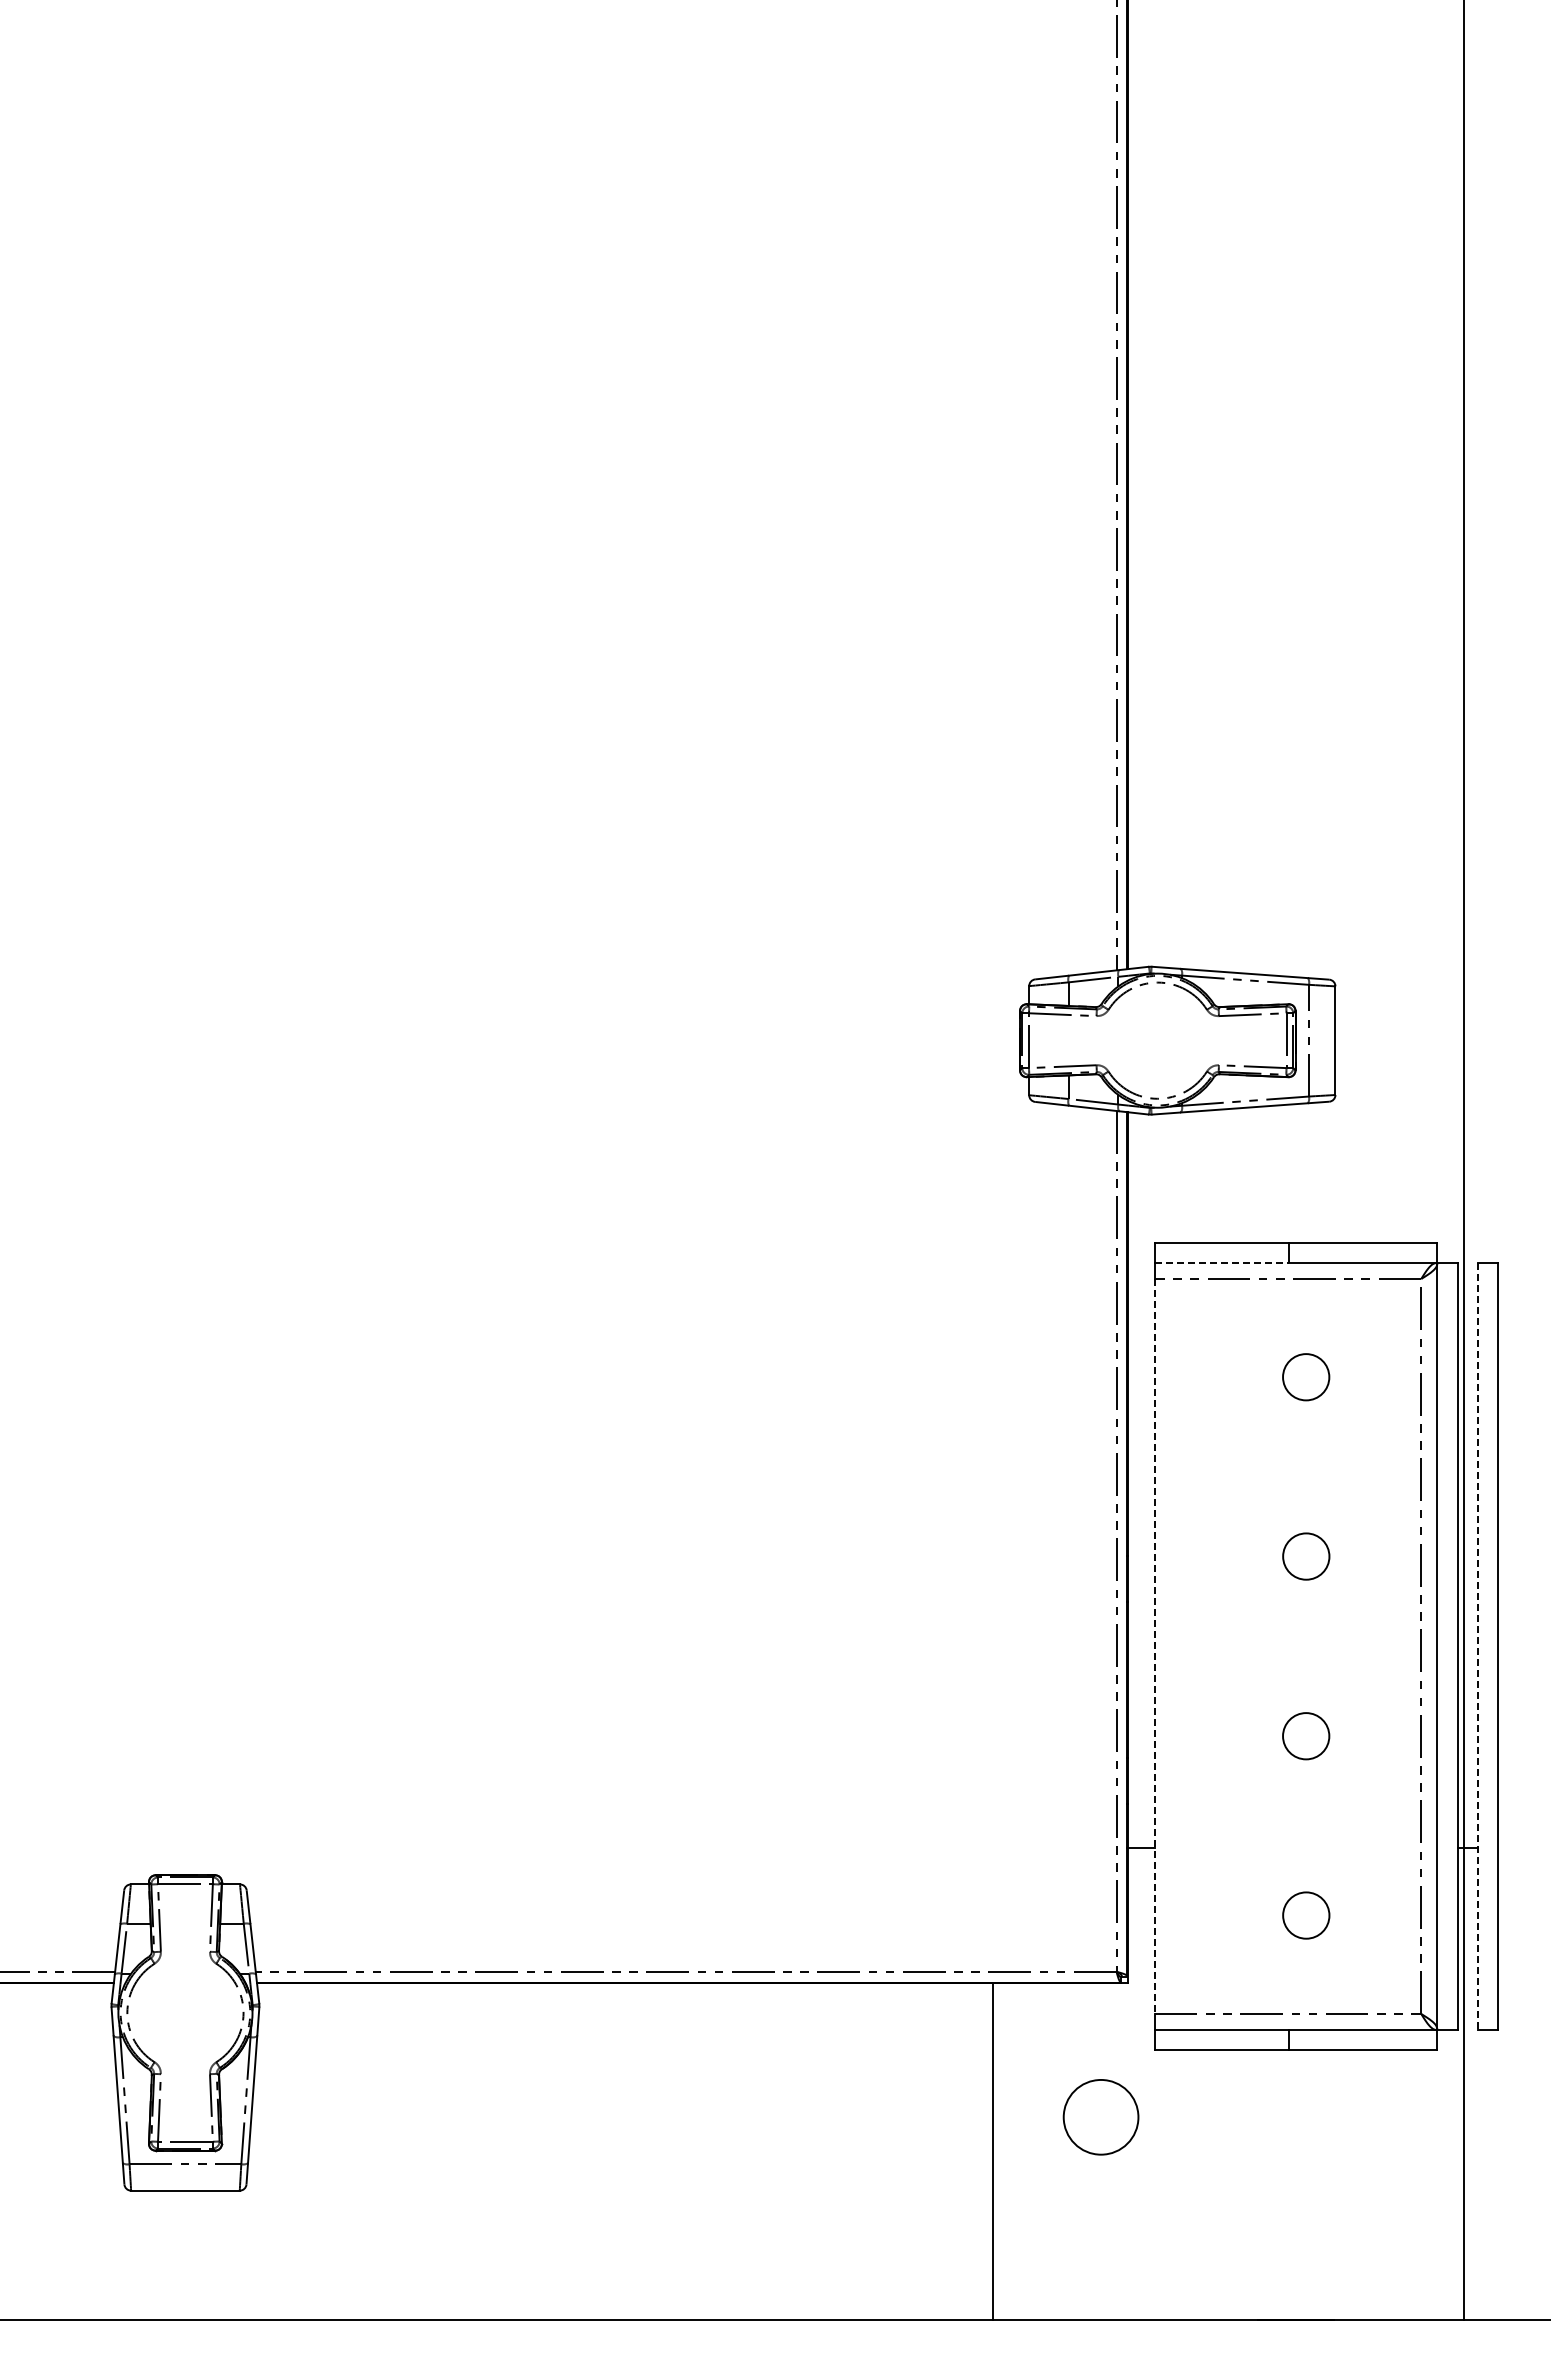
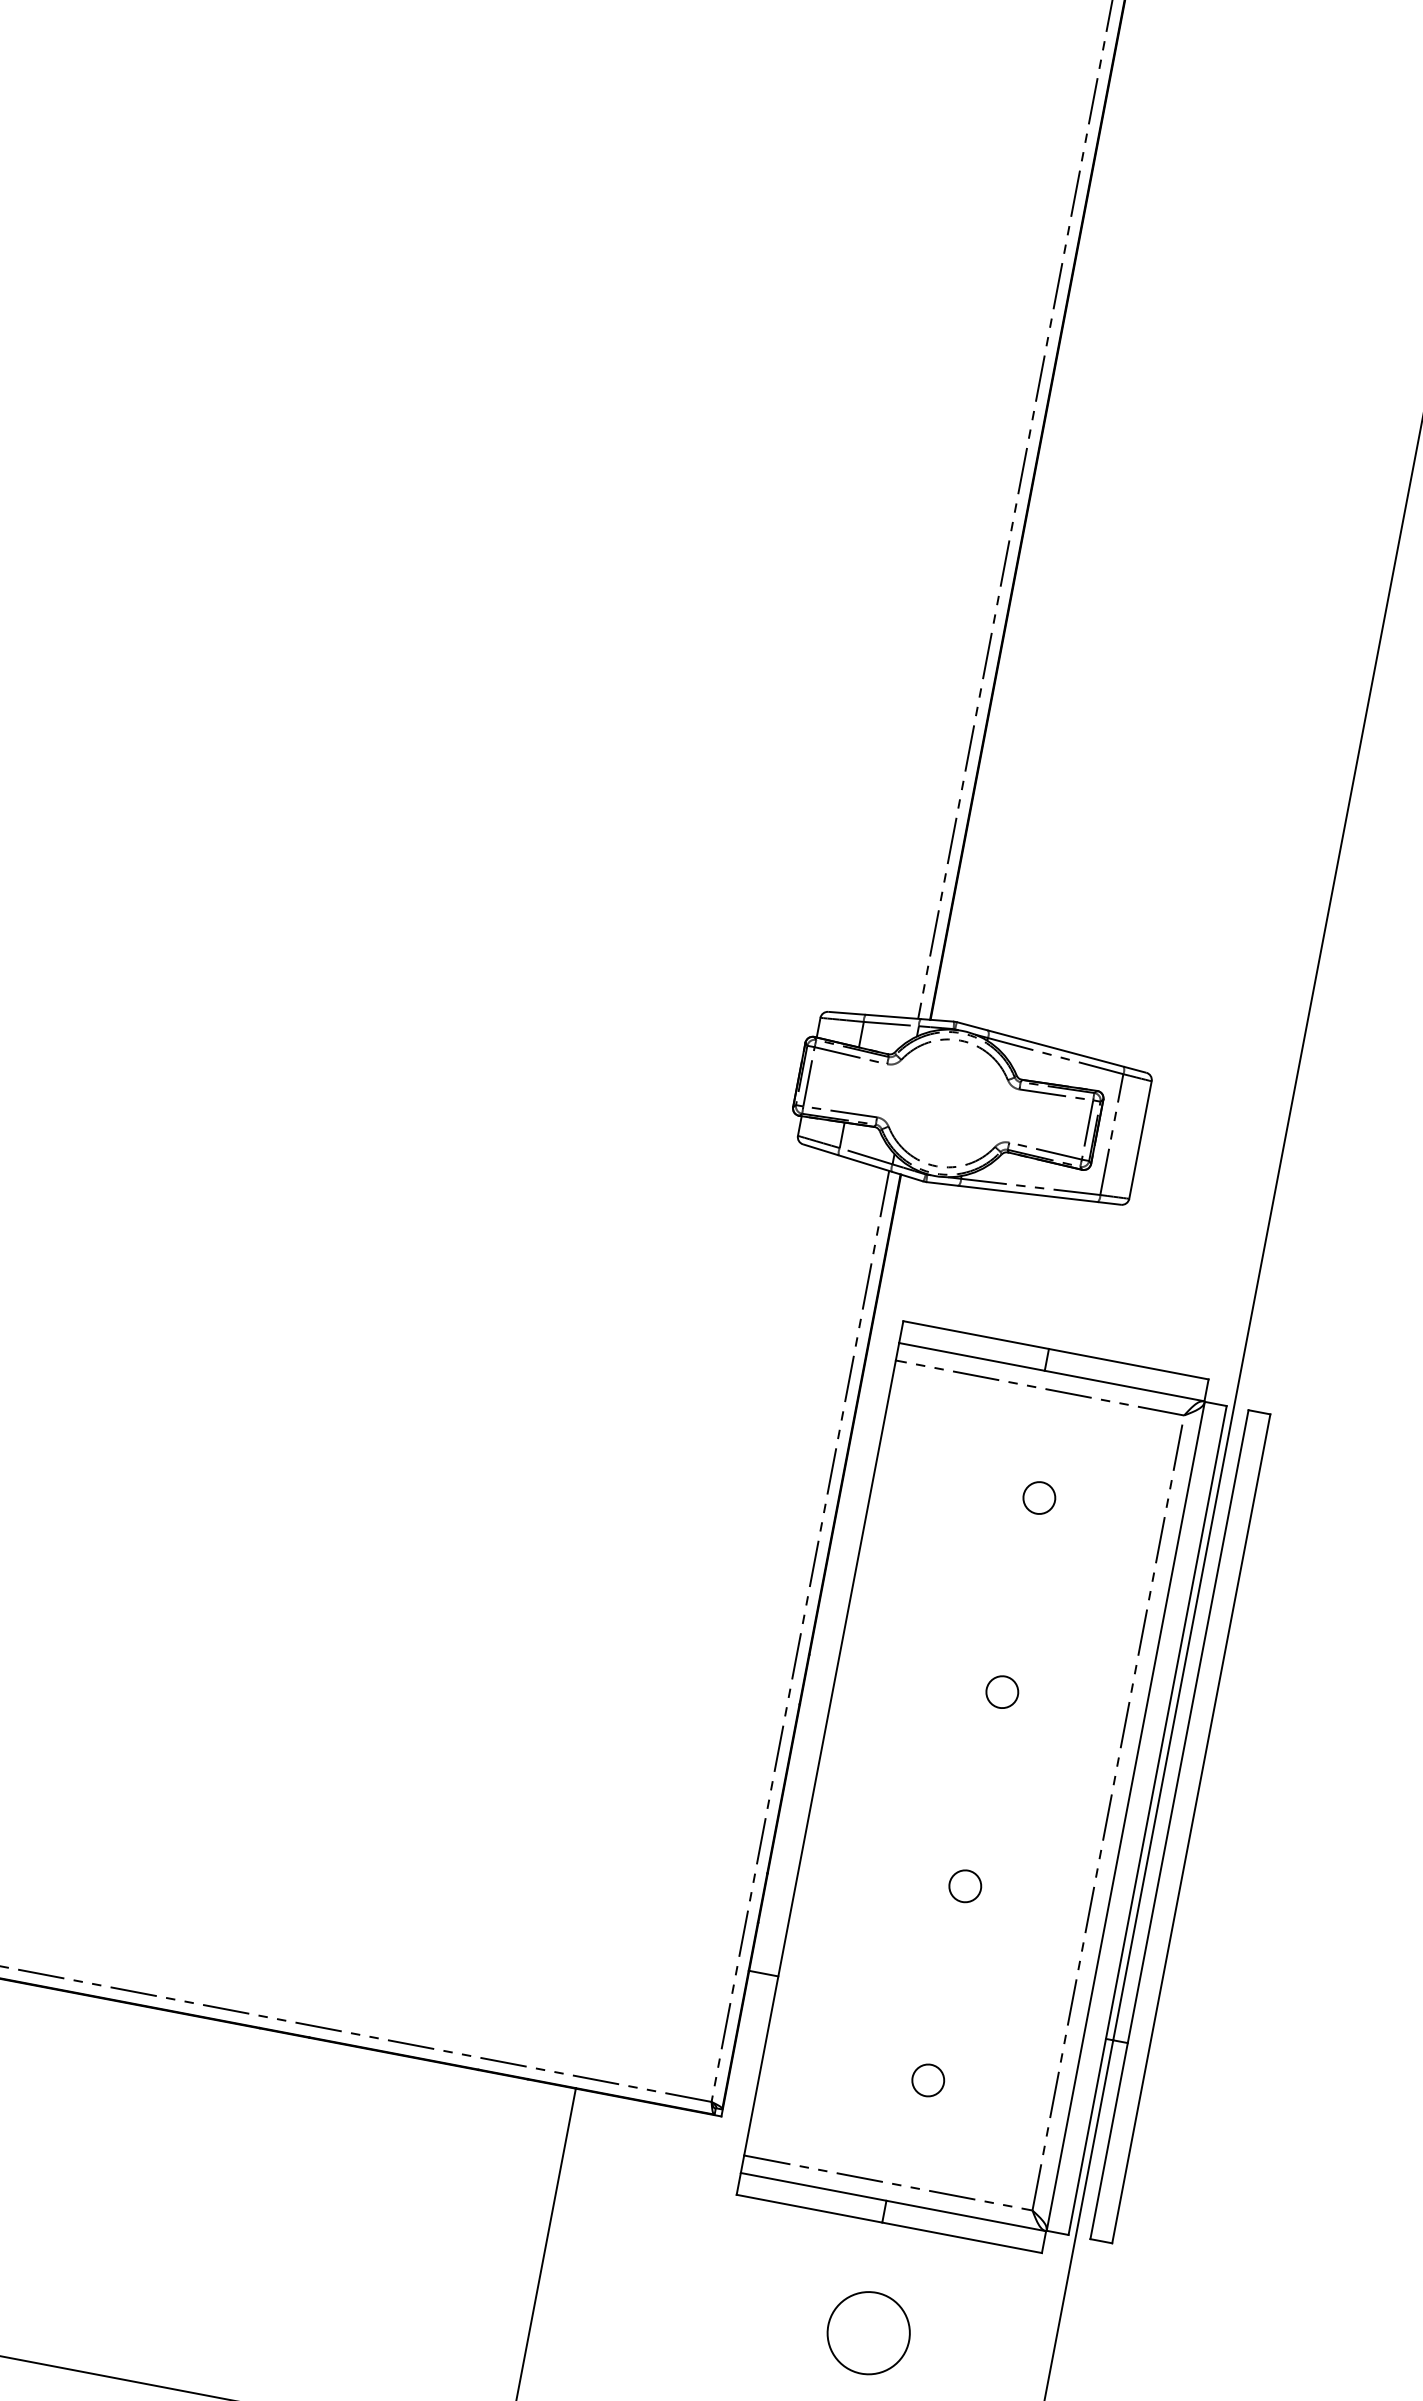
line: (1222, 1262) -> (972, 1356), dashed -> solid
circle: (1305, 1376) -> (1038, 1497), size x0.62
circle: (1305, 1556) -> (1001, 1691), size x0.62
line: (1154, 1646) -> (819, 1757), dashed -> solid
line: (1477, 1646) -> (1169, 1824), dashed -> solid
circle: (1305, 1735) -> (964, 1885), size x0.62
circle: (1305, 1915) -> (927, 2080), size x0.62
circle: (1100, 2117) -> (868, 2333), moved

